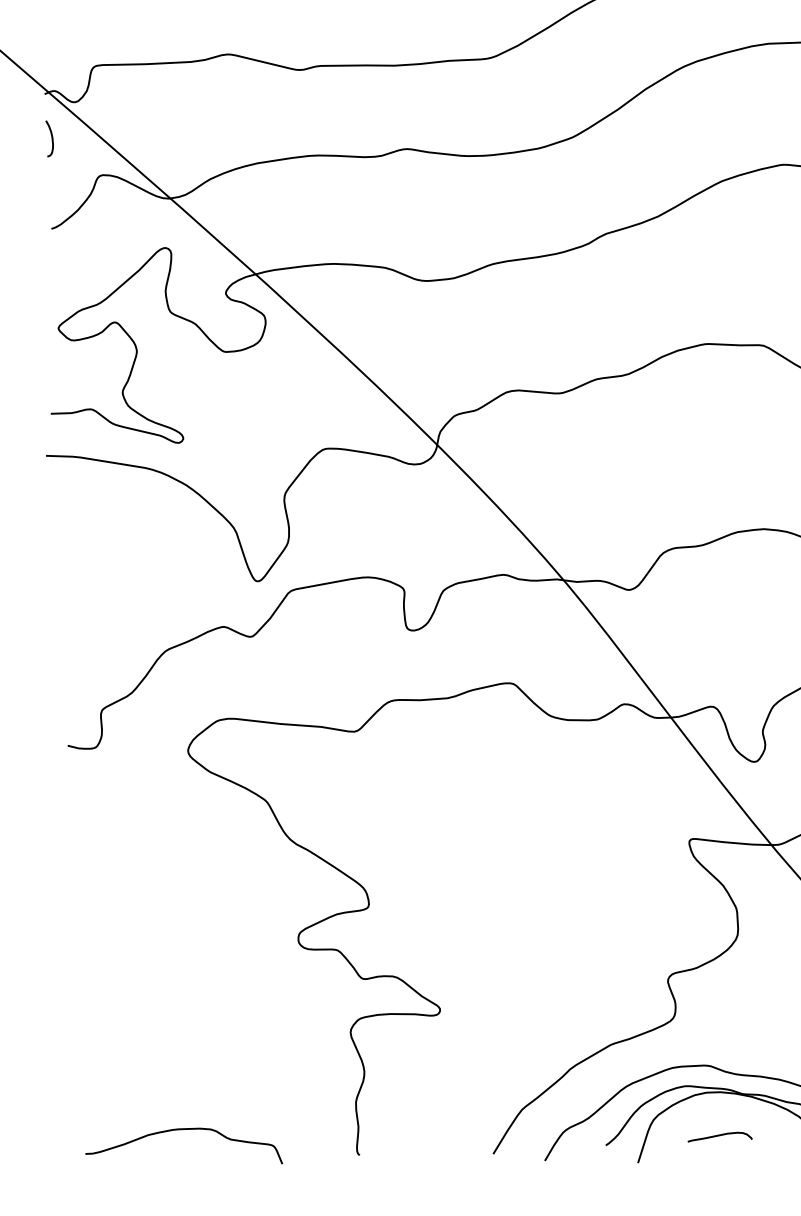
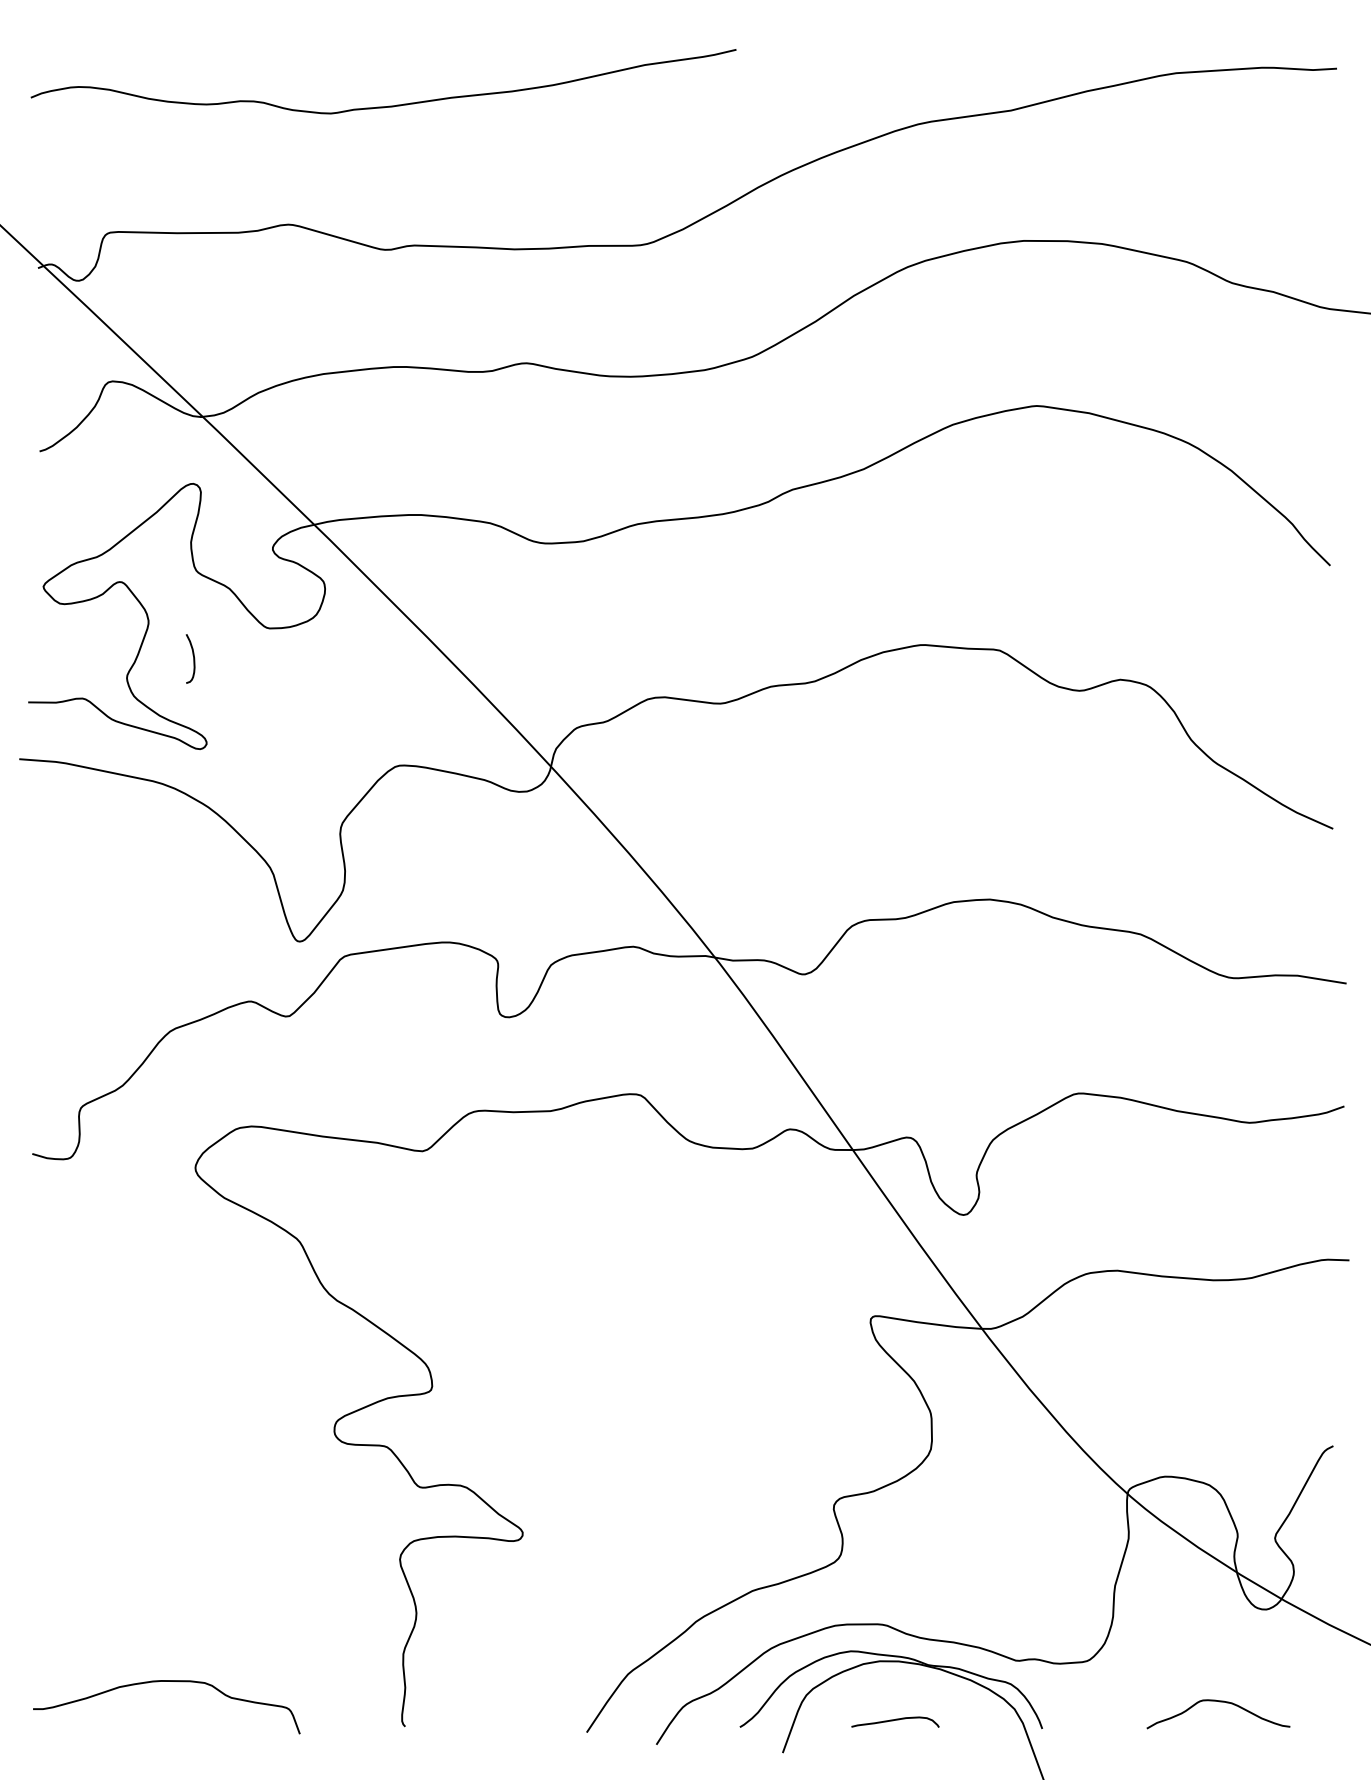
curve: (51, 138) -> (193, 658), moved

